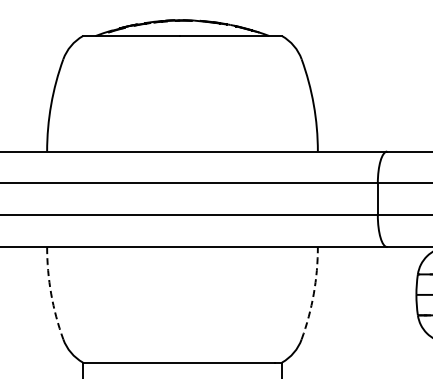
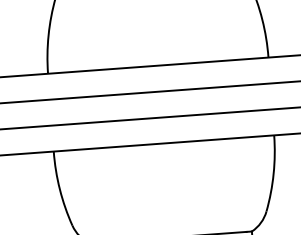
arc: (51, 293) -> (60, 189), dashed -> solid
arc: (313, 293) -> (273, 173), dashed -> solid

